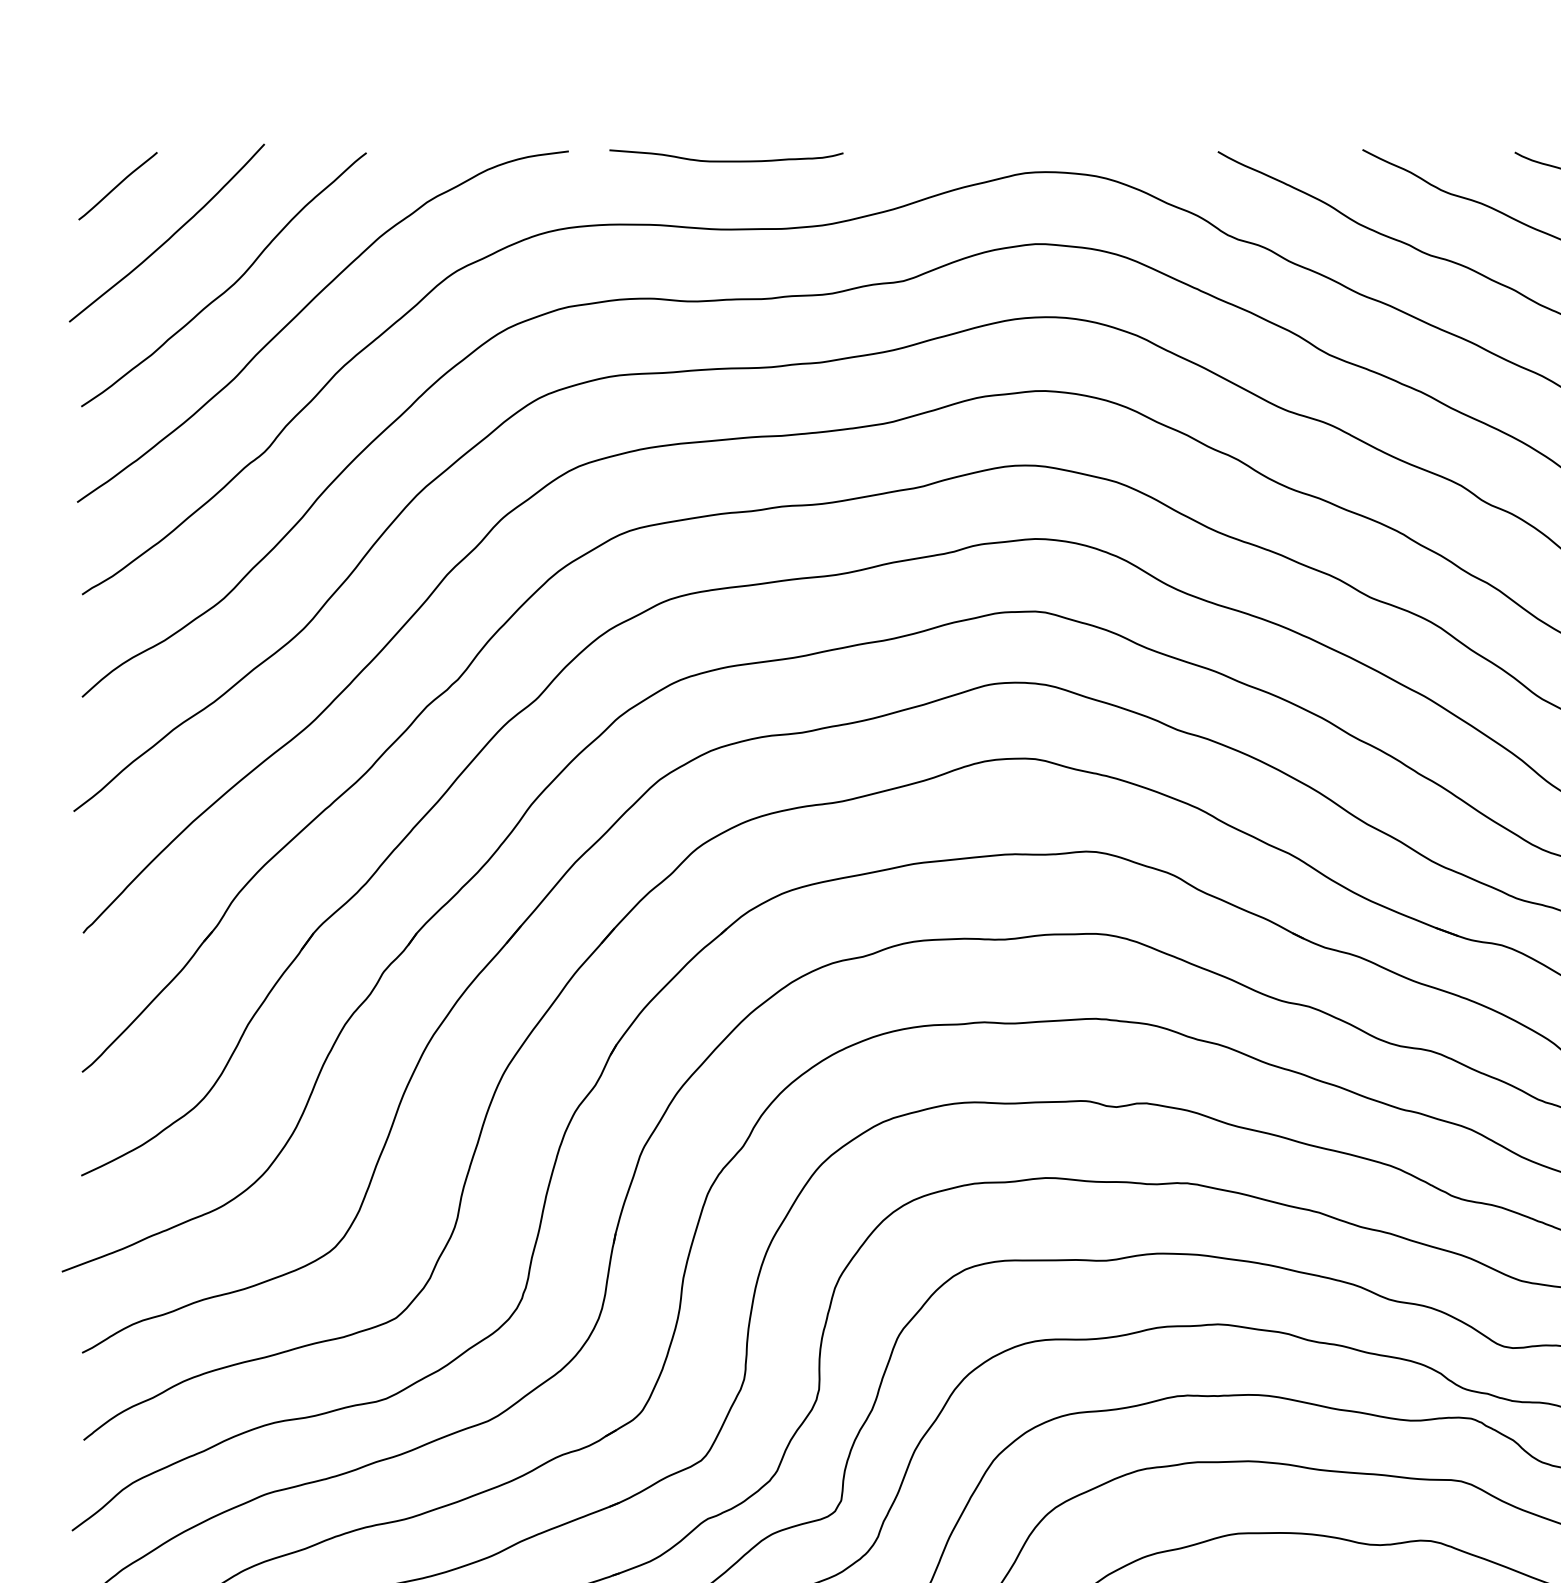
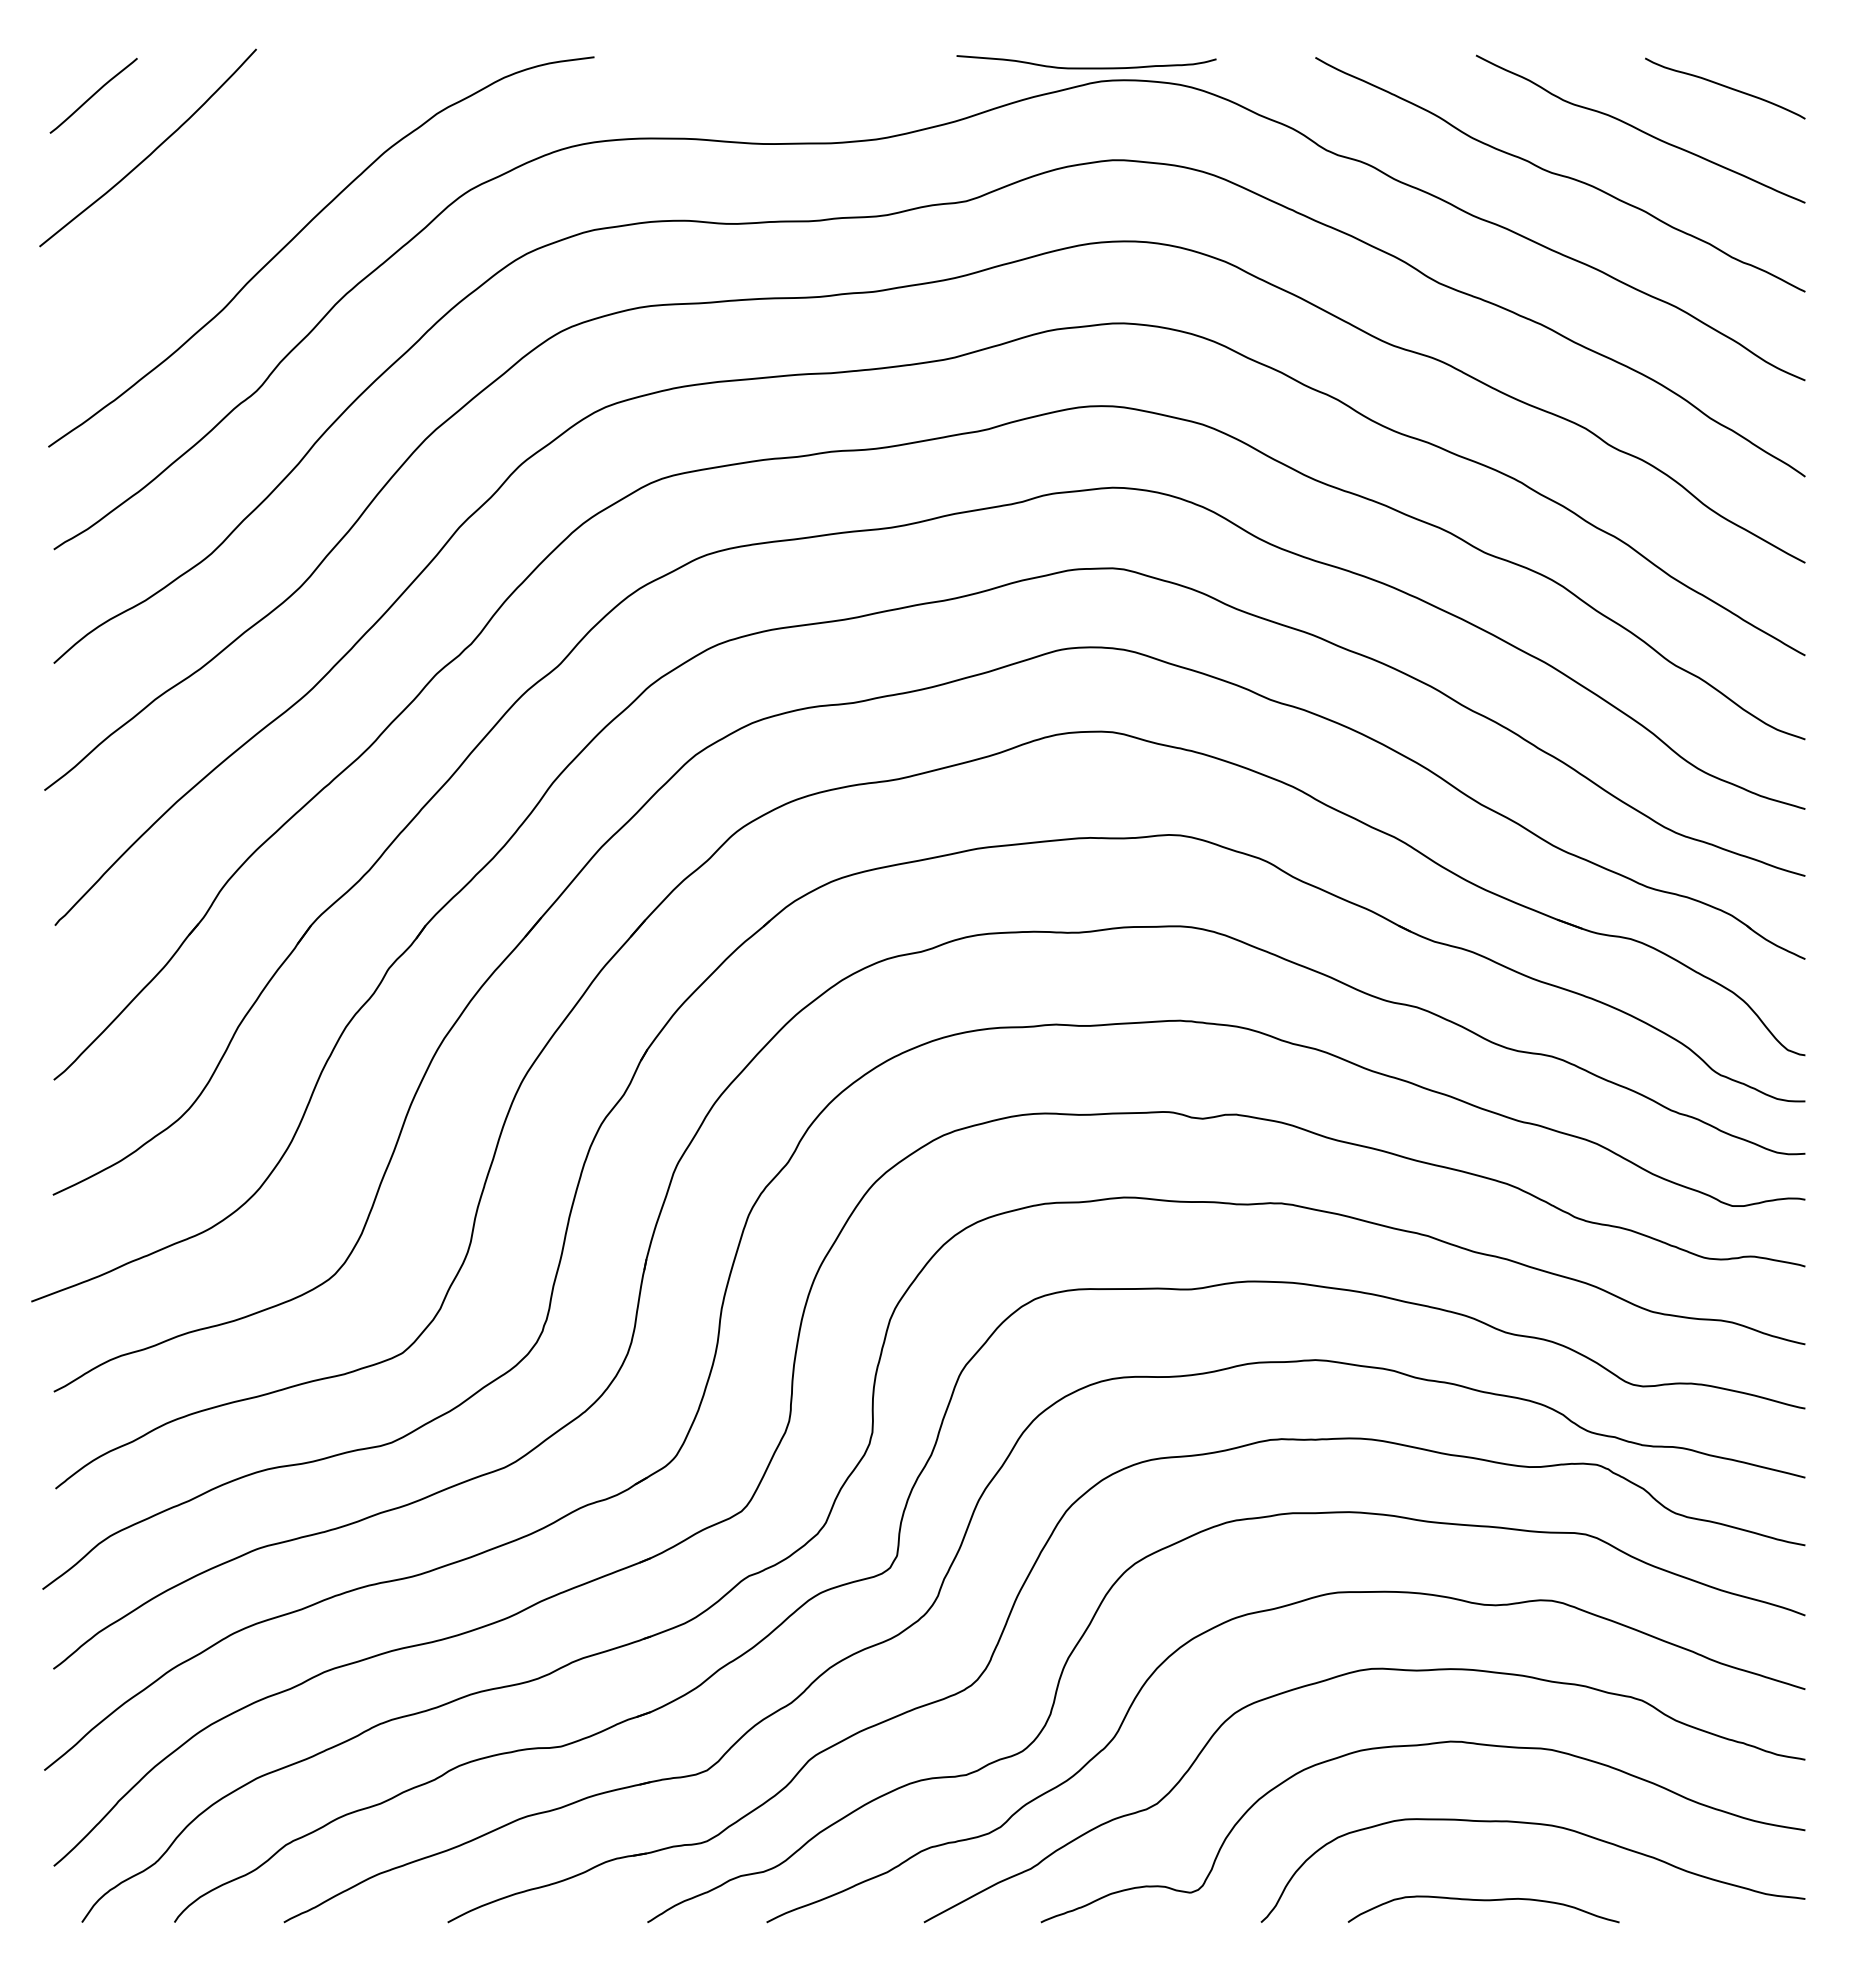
curve: (726, 160) -> (1086, 67), moved
curve: (230, 285) -> (218, 206), removed

